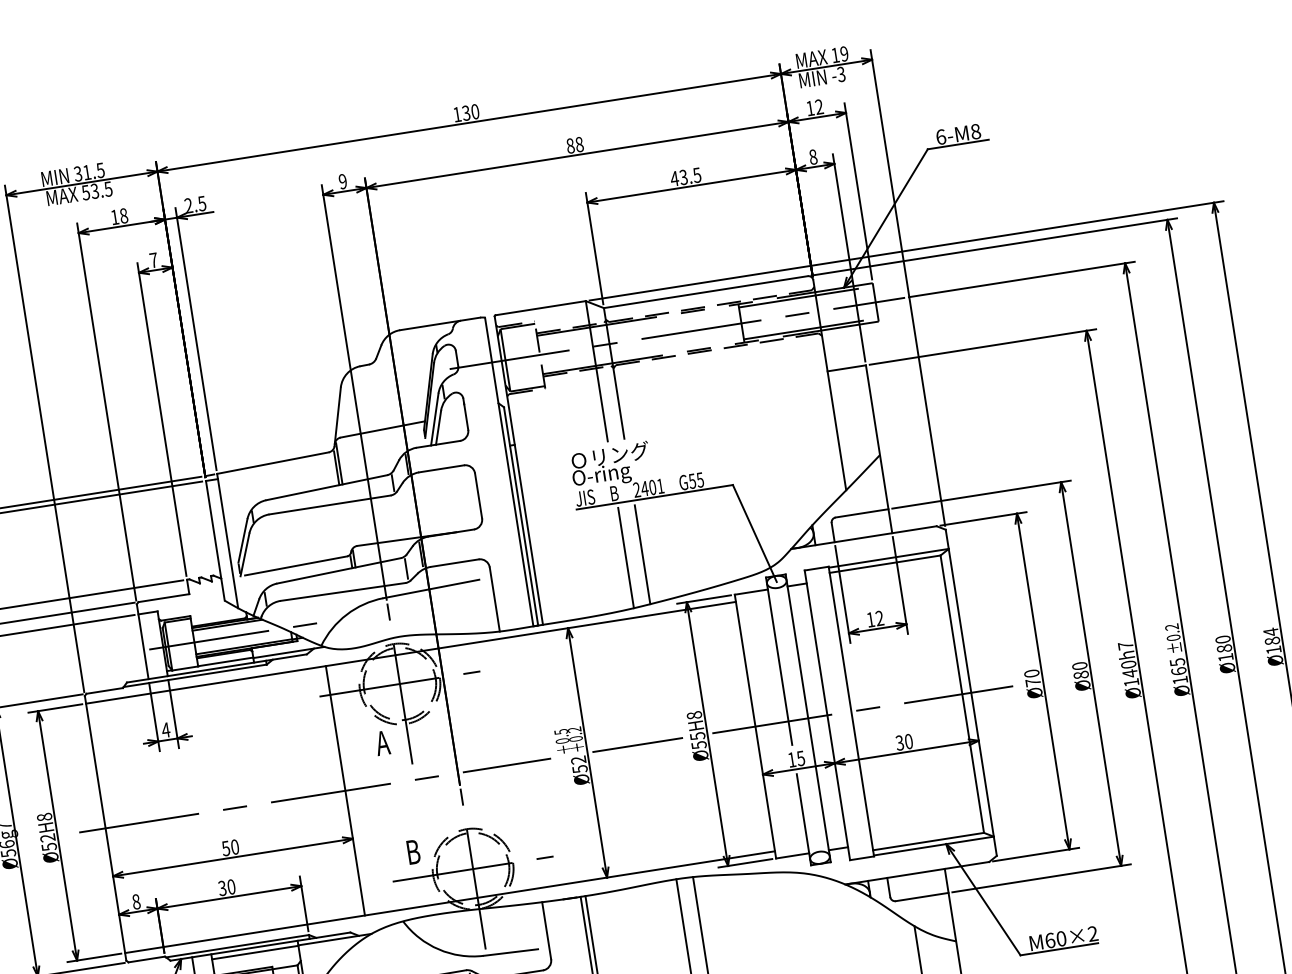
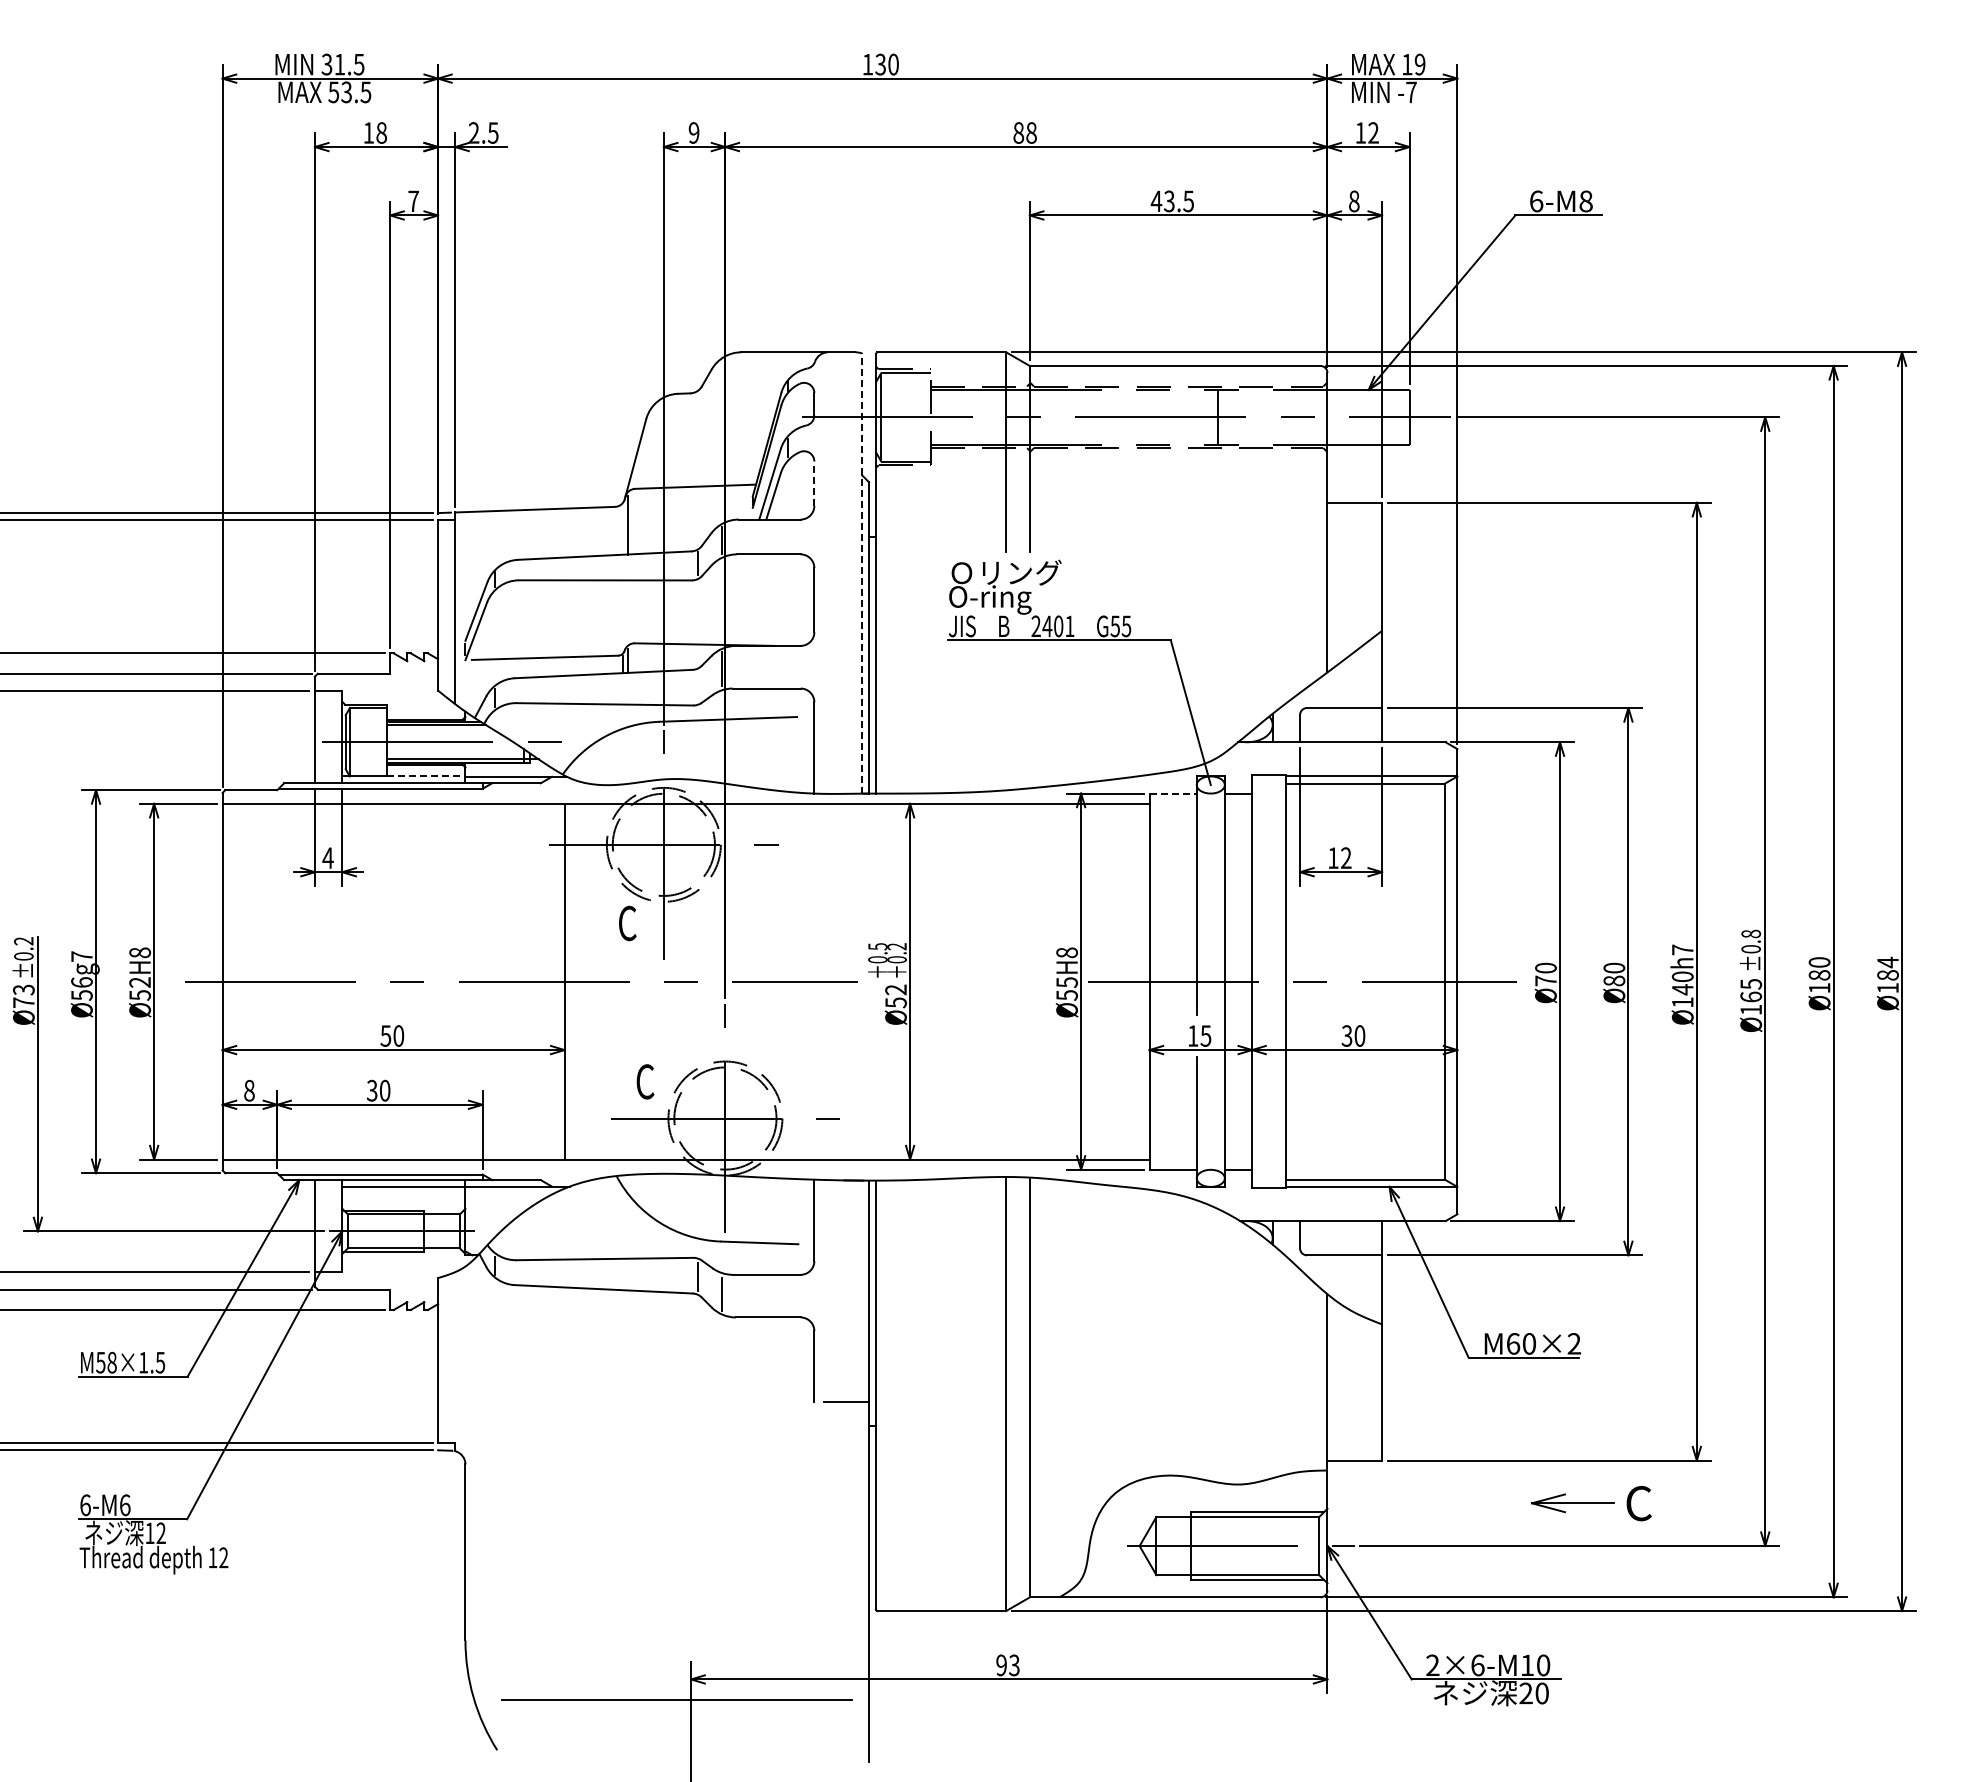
text: (841, 74) -> (1411, 92), -3 -> -7
line: (805, 296) -> (1313, 394), removed
line: (810, 329) -> (1313, 440), removed
line: (465, 414) -> (814, 483), solid -> dashed
line: (336, 468) -> (622, 530), removed
line: (509, 471) -> (862, 573), solid -> dashed
line: (642, 554) -> (1029, 717), removed
line: (626, 557) -> (1006, 718), removed
line: (406, 569) -> (698, 686), removed
line: (751, 592) -> (1173, 793), solid -> dashed
text: (1172, 626) -> (1751, 933), ±0.2 -> ±0.8
line: (226, 662) -> (426, 776), solid -> dashed
text: (382, 743) -> (626, 923), A -> C
line: (637, 744) -> (981, 981), removed
text: (413, 851) -> (645, 1081), B -> C

